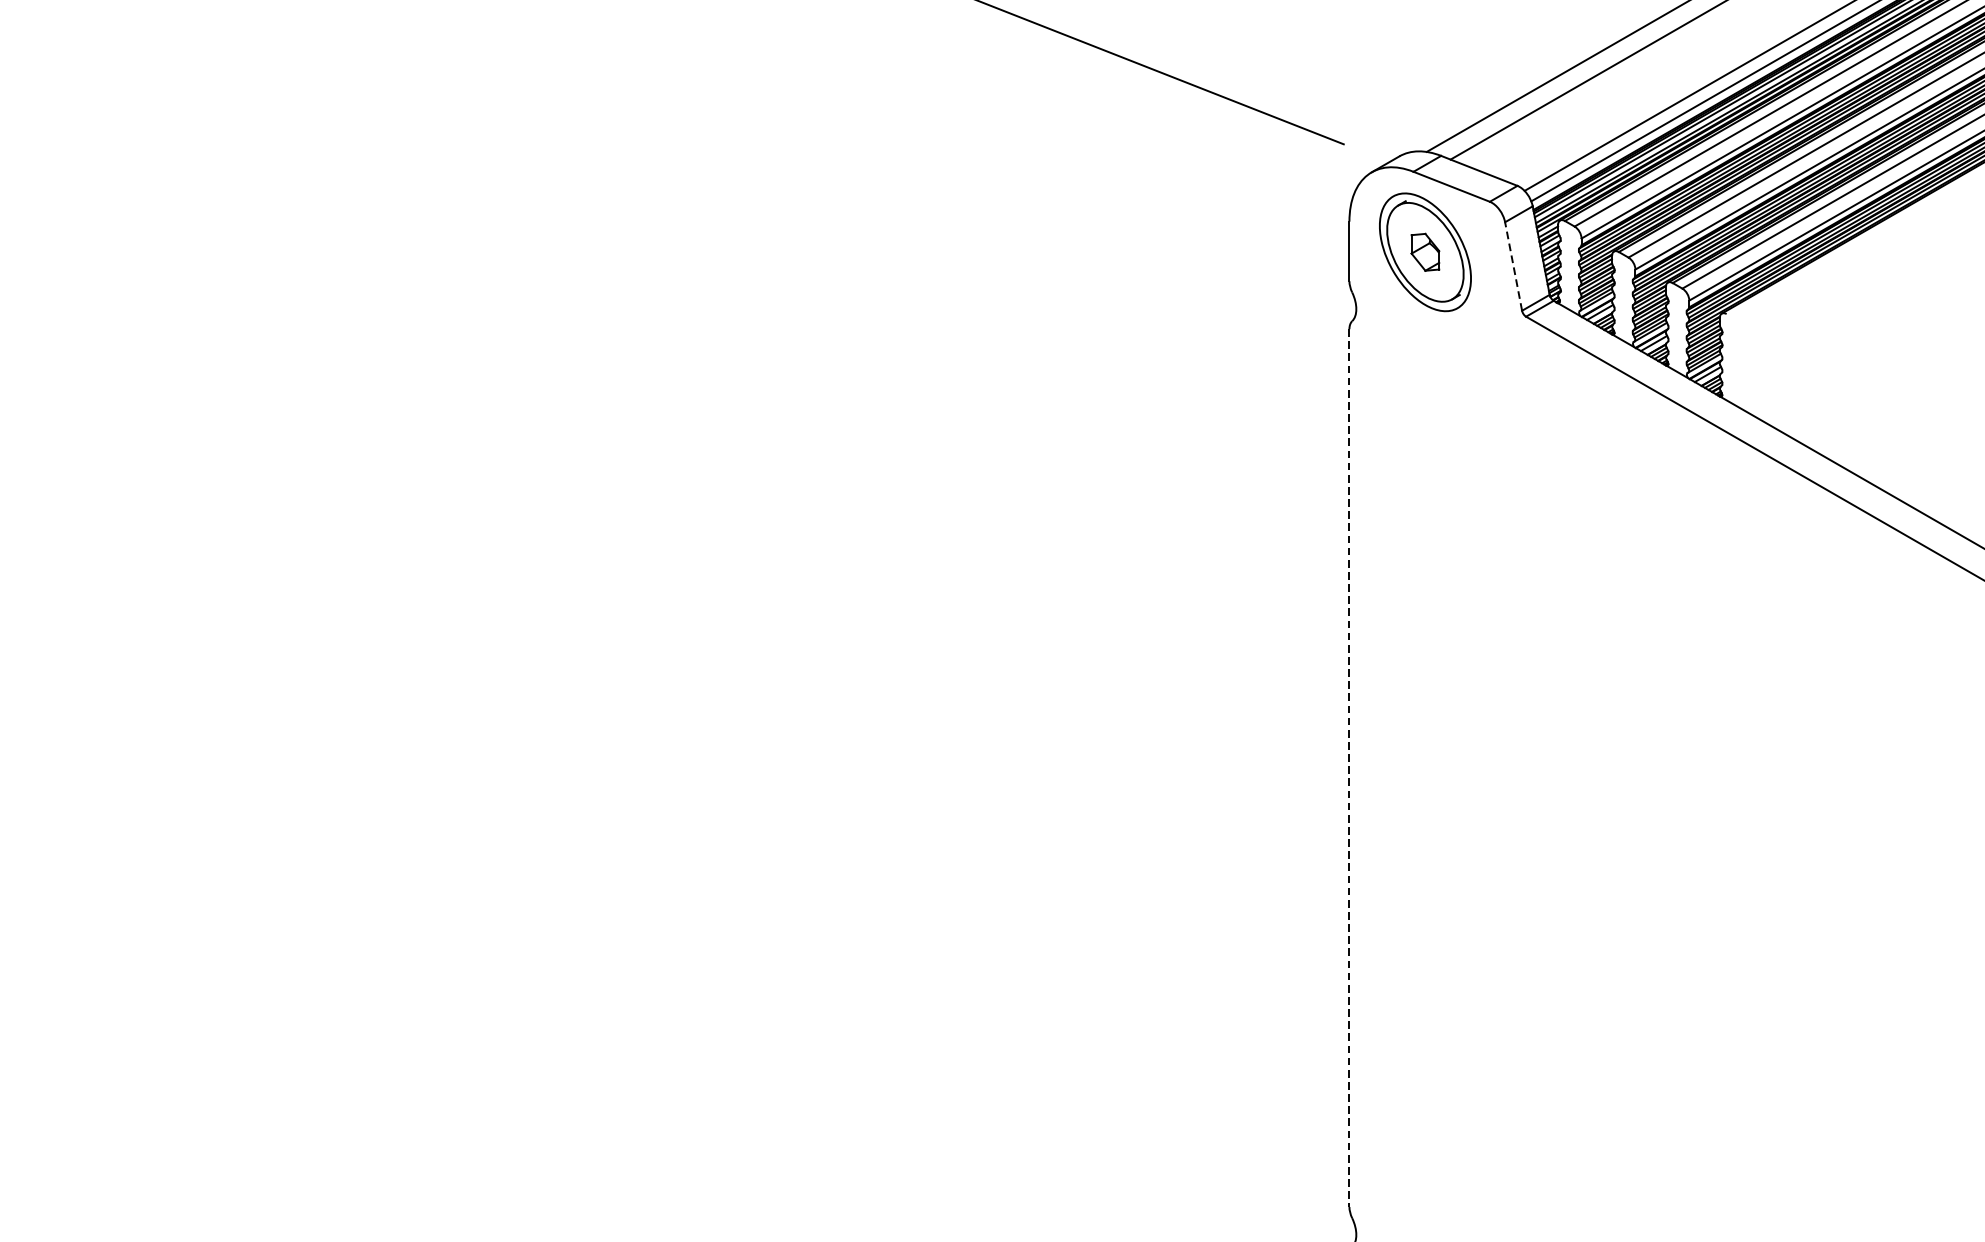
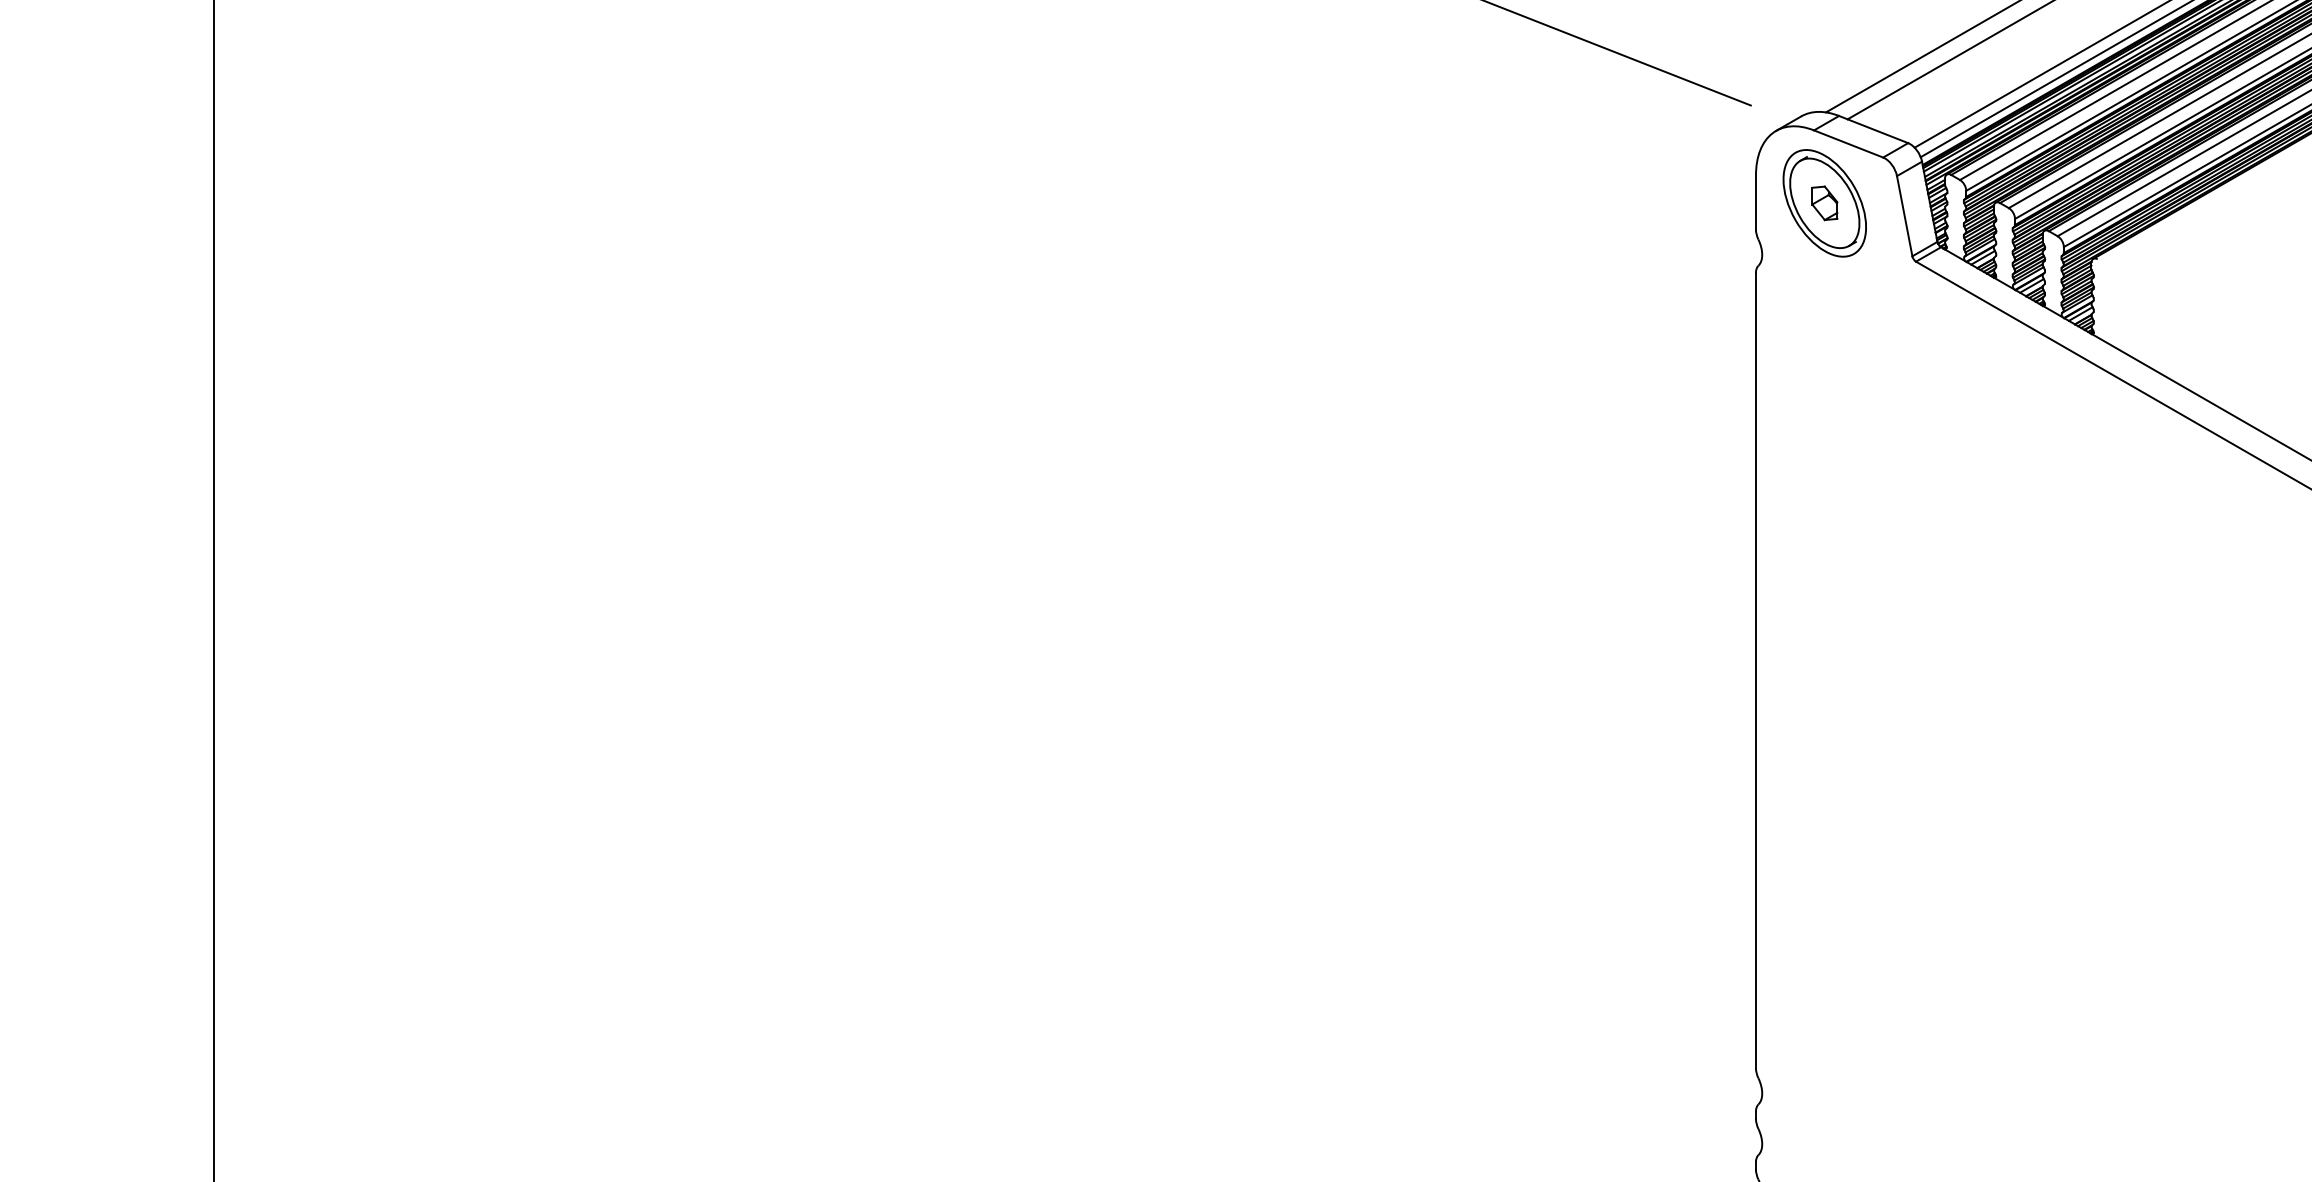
line: (1513, 266) -> (1904, 216), dashed -> solid
line: (1348, 767) -> (1755, 670), dashed -> solid

